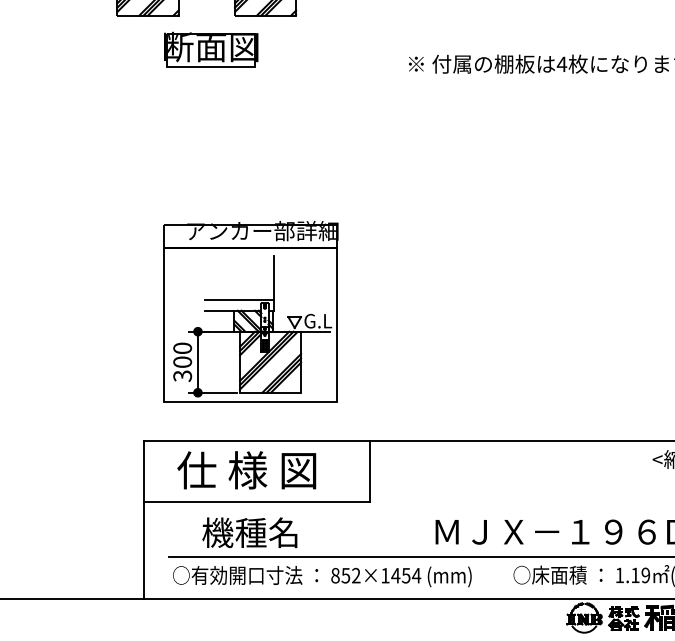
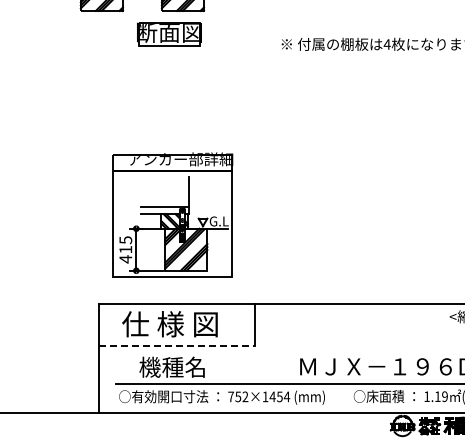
part: (211, 49) -> (169, 34), moved
text: (182, 361) -> (125, 249), 300 -> 415
line: (257, 501) -> (177, 345), solid -> dashed
text: (336, 575) -> (231, 396), 852×1454 -> 752×1454

